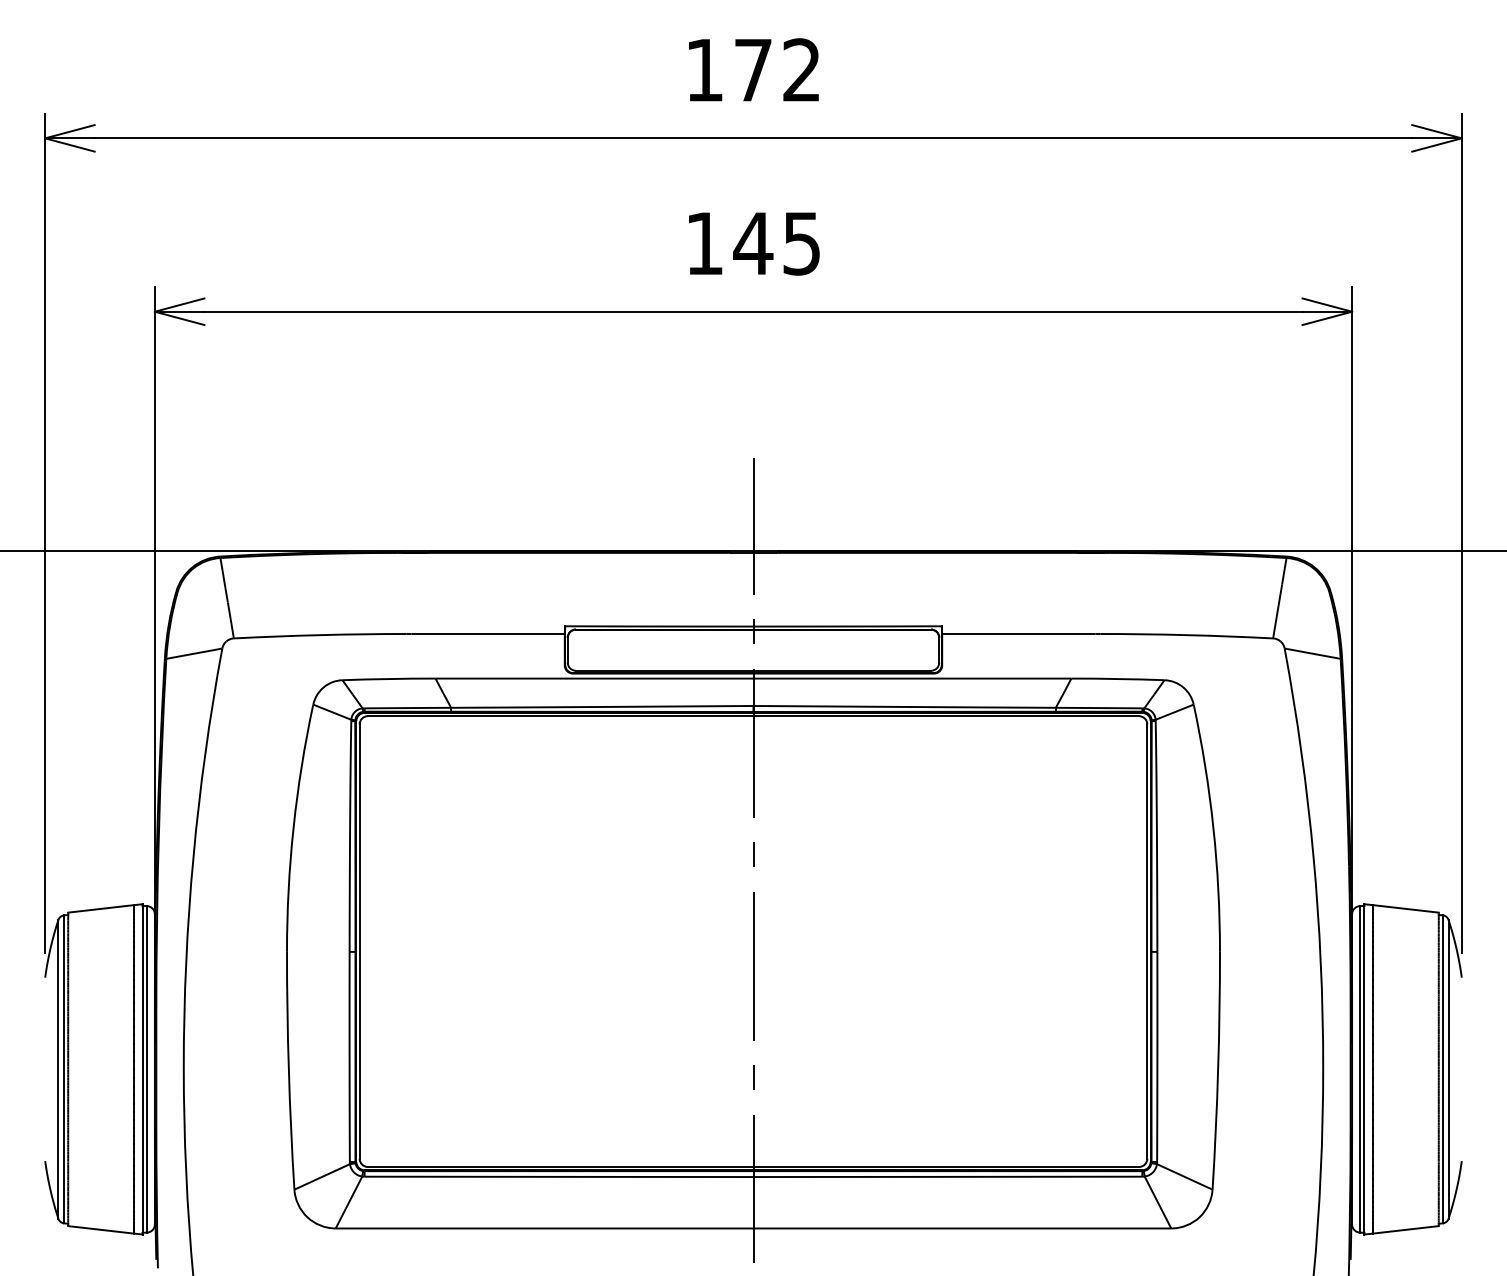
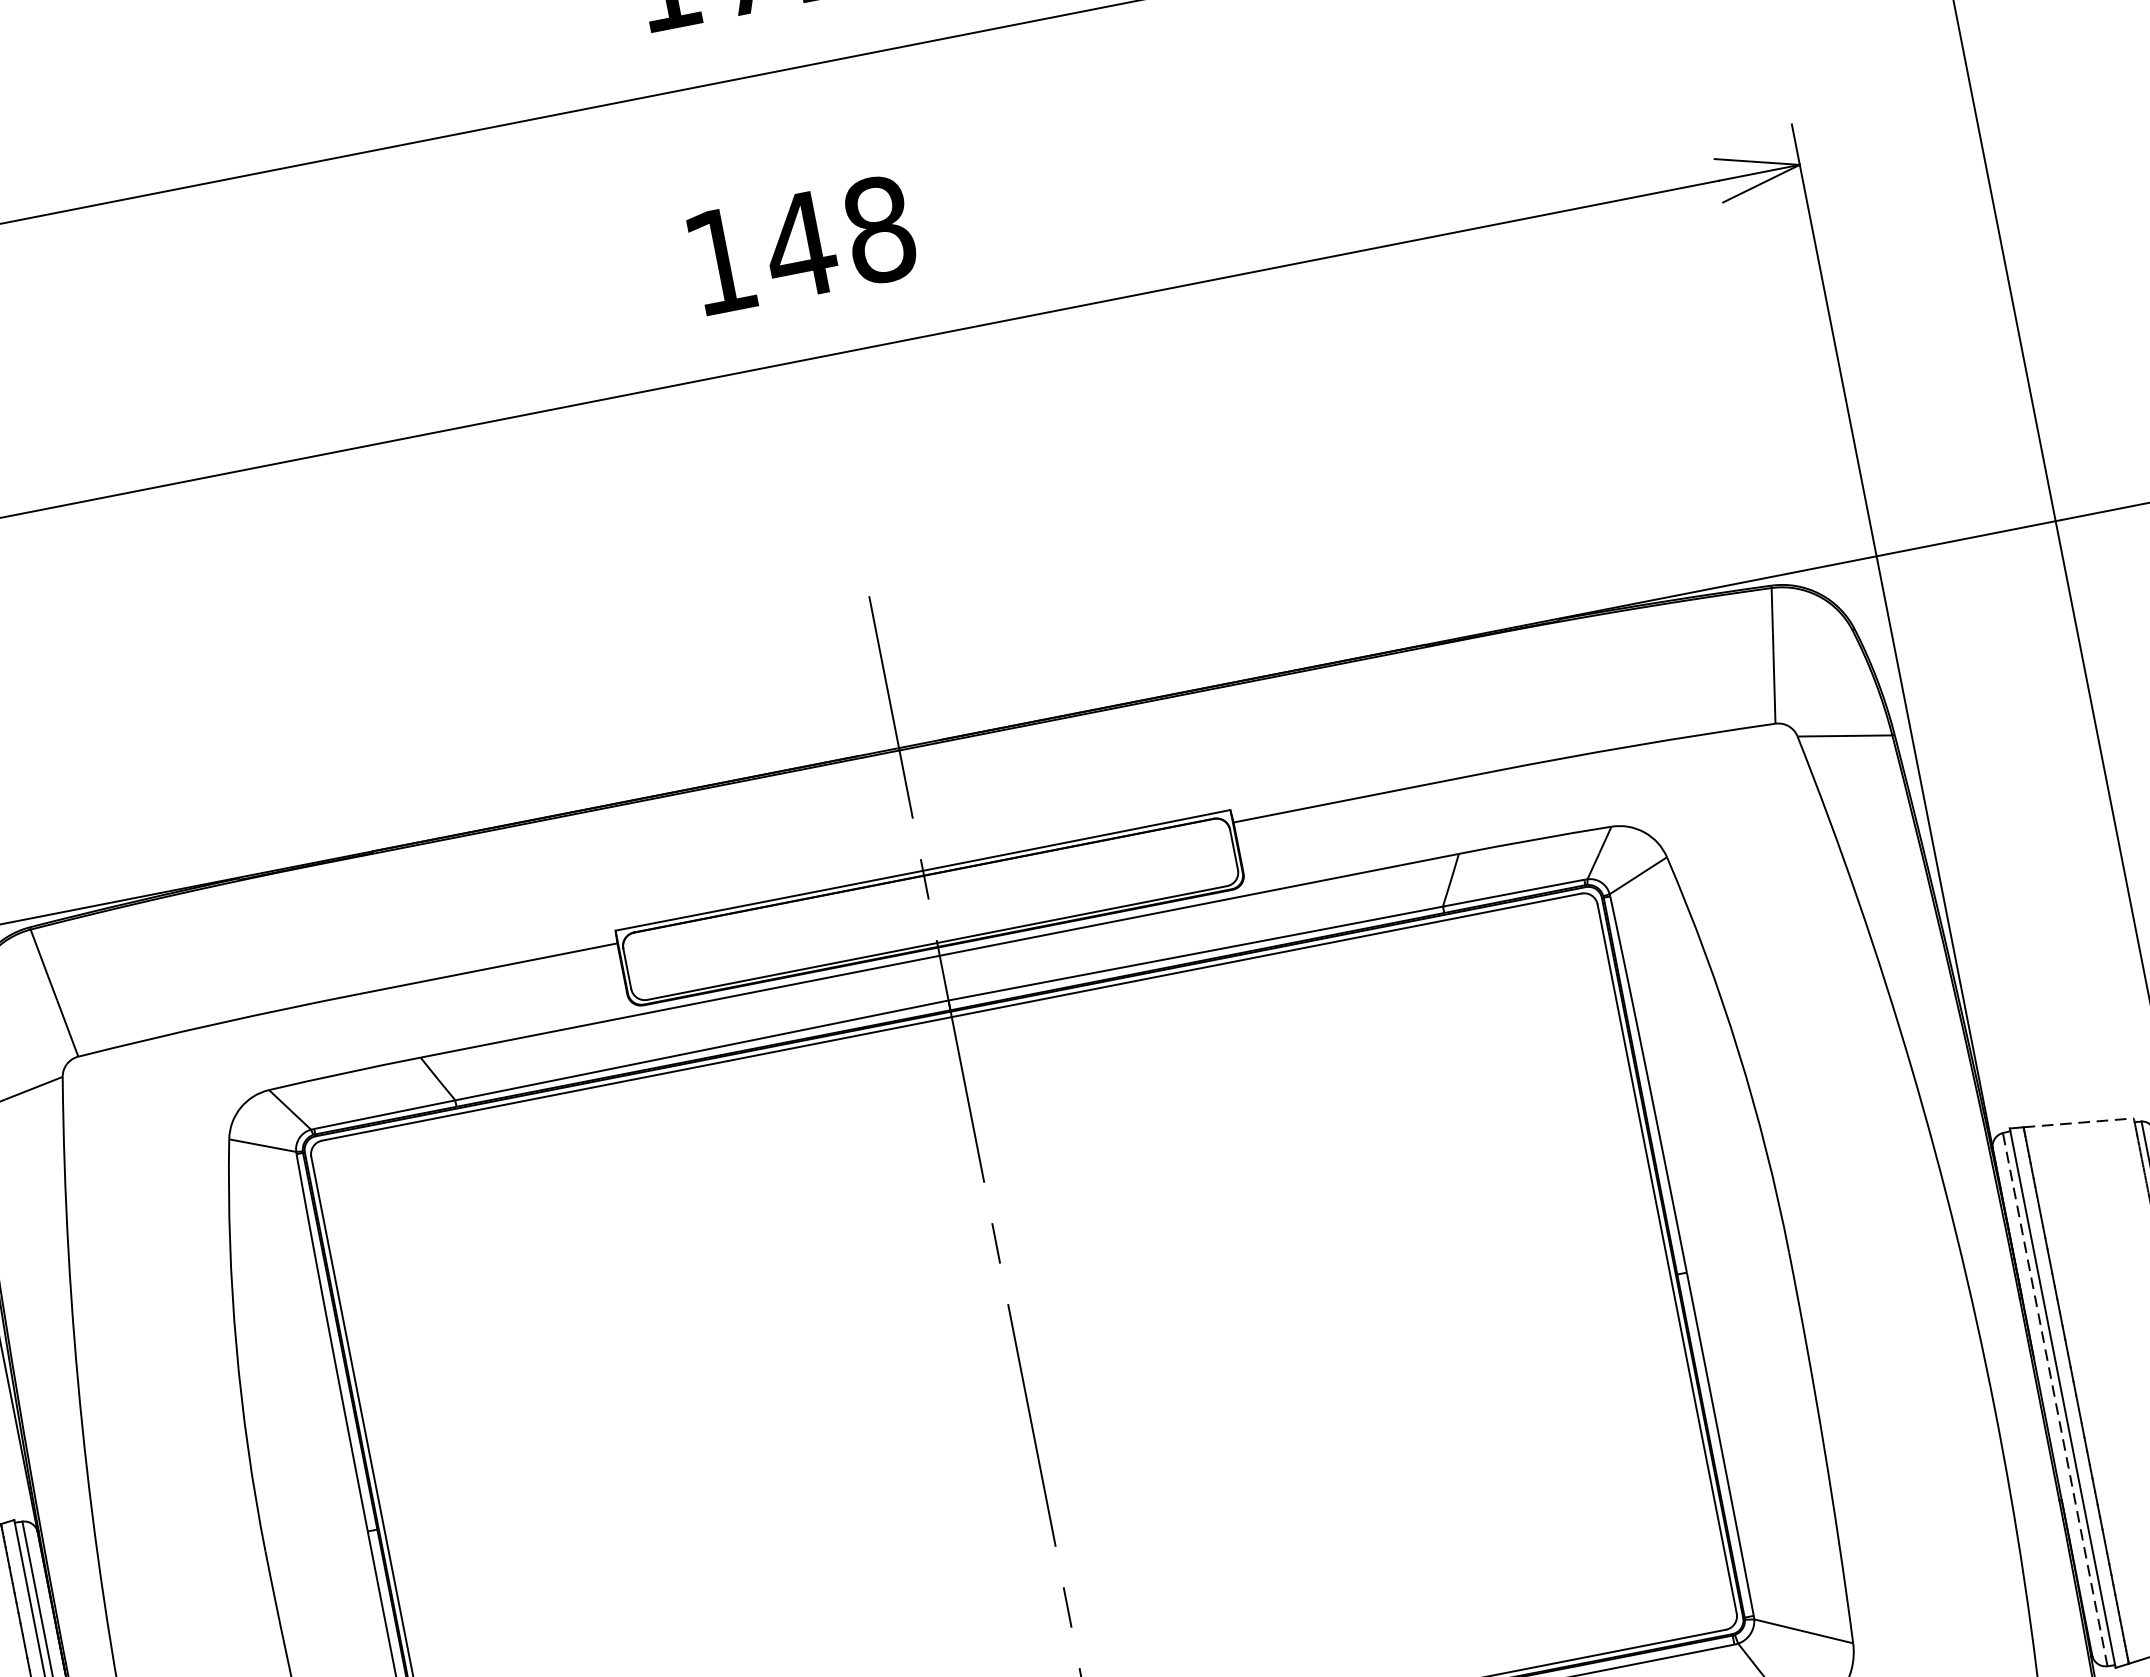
text: (802, 243) -> (880, 229), 145 -> 148
line: (1406, 908) -> (2079, 1122), solid -> dashed
line: (1359, 1068) -> (2054, 1398), solid -> dashed

